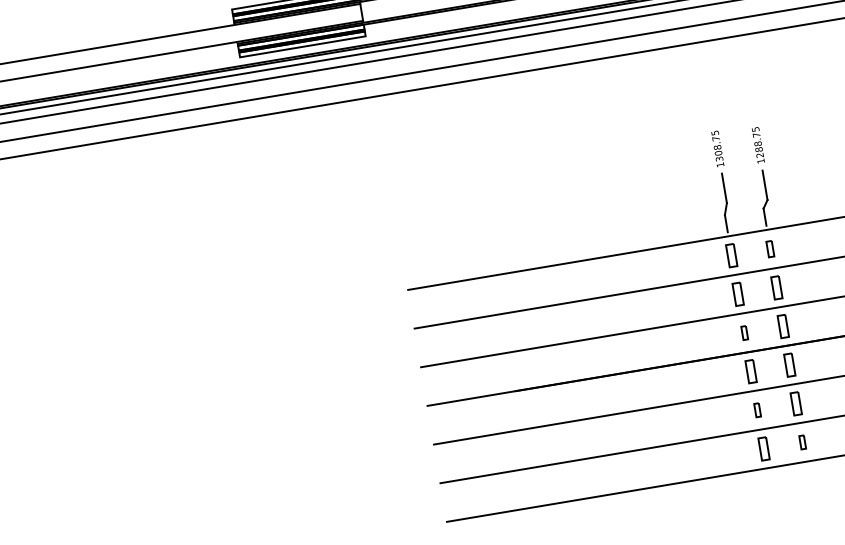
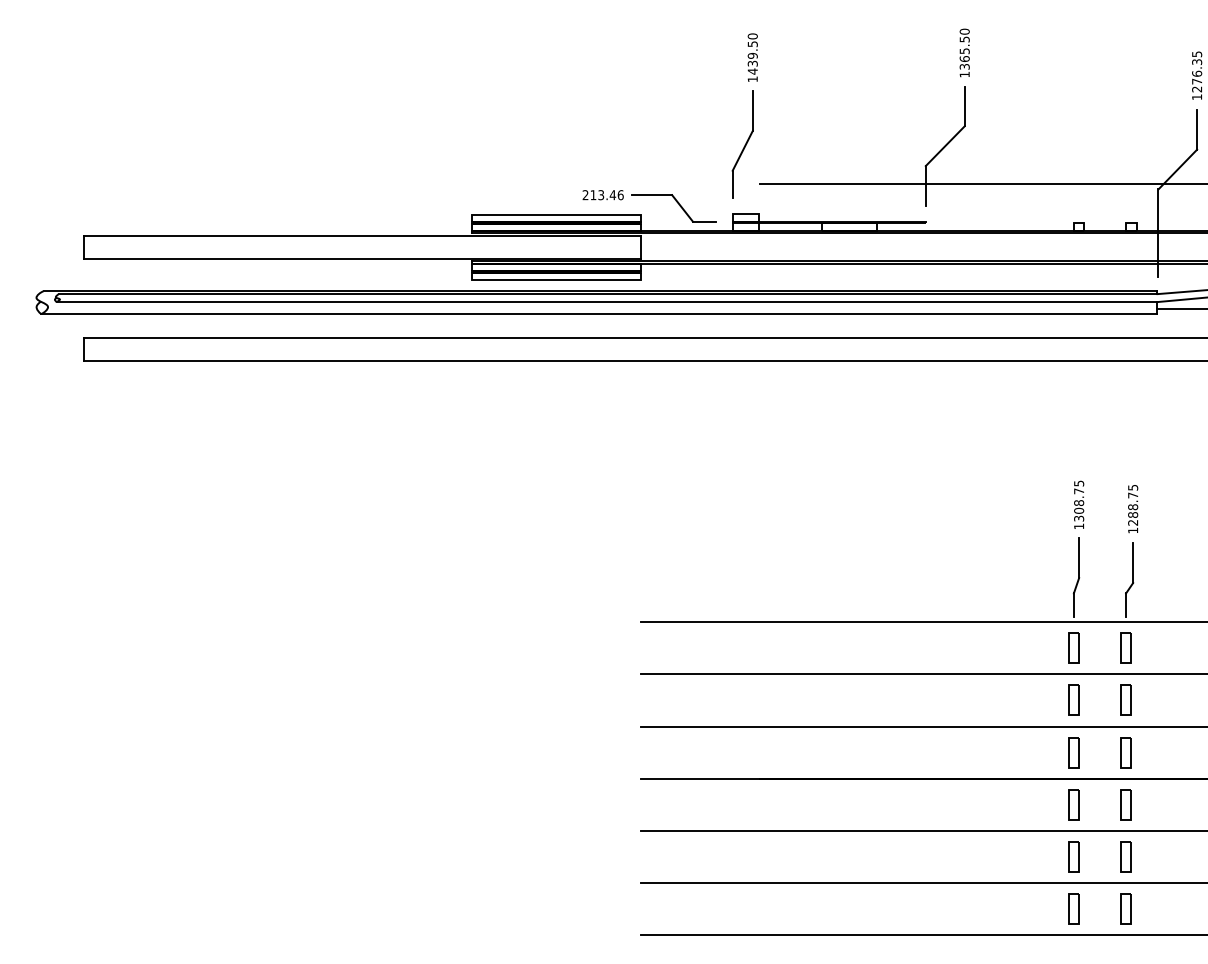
part: (769, 248) -> (1125, 647), size x1.43
part: (744, 332) -> (1073, 752), size x1.67
part: (757, 409) -> (1073, 856), size x1.67
part: (802, 442) -> (1125, 908), size x1.67

